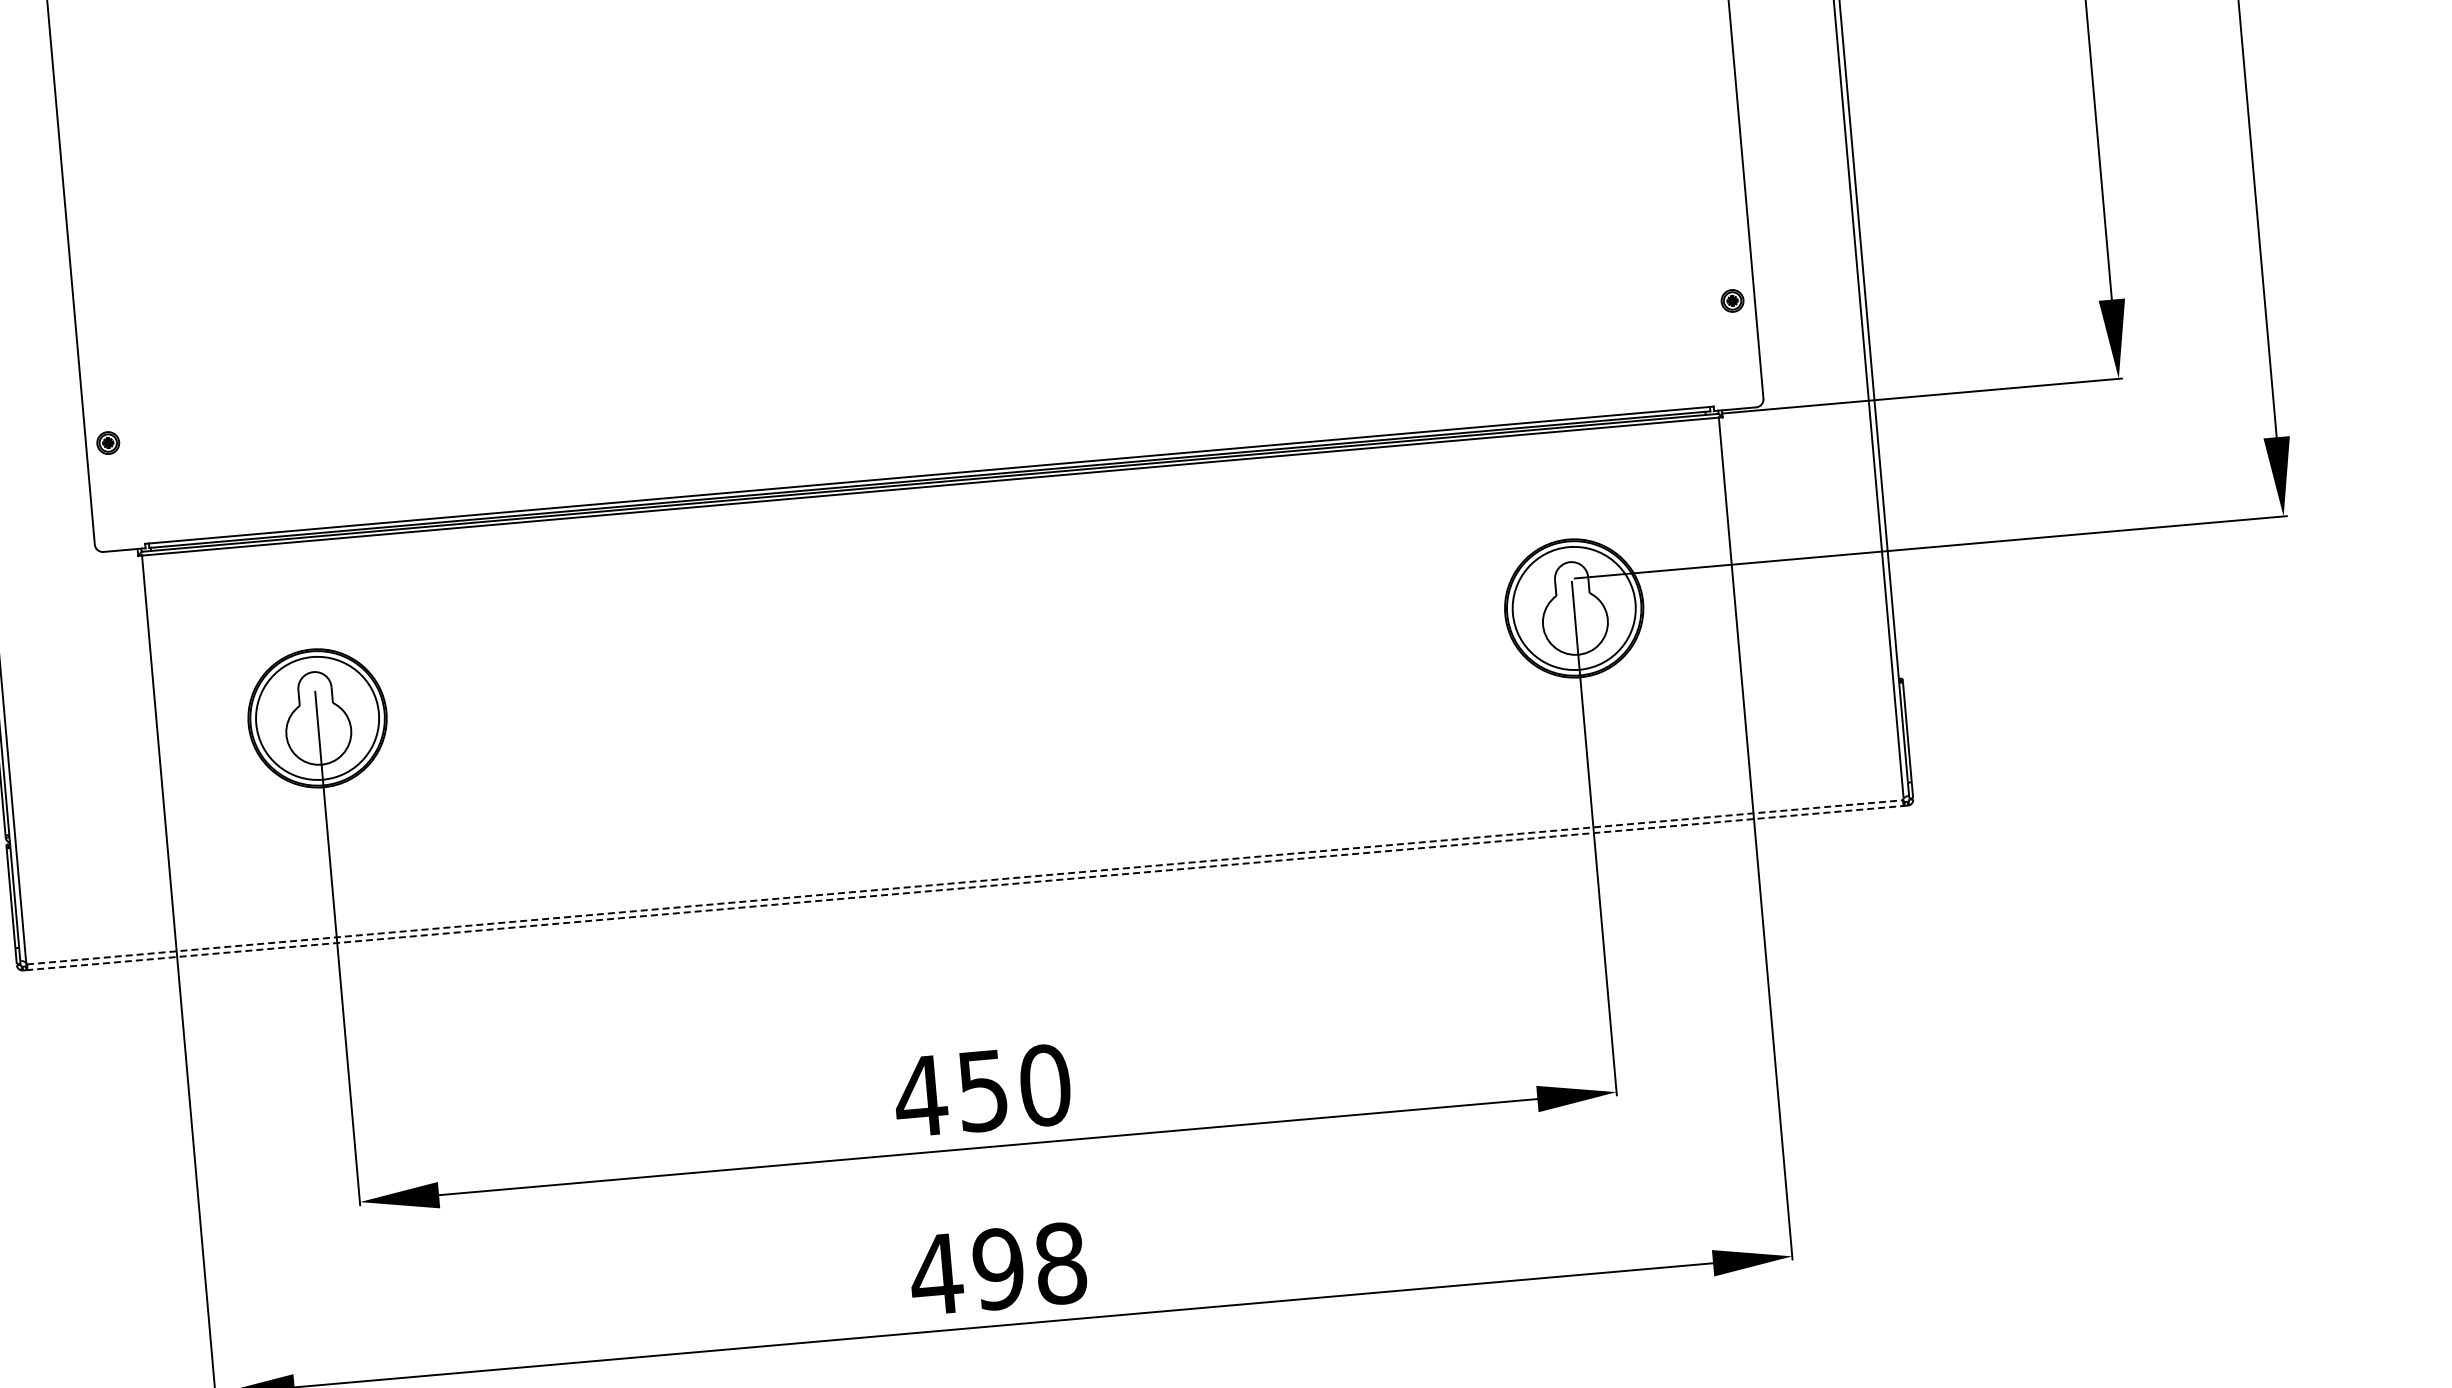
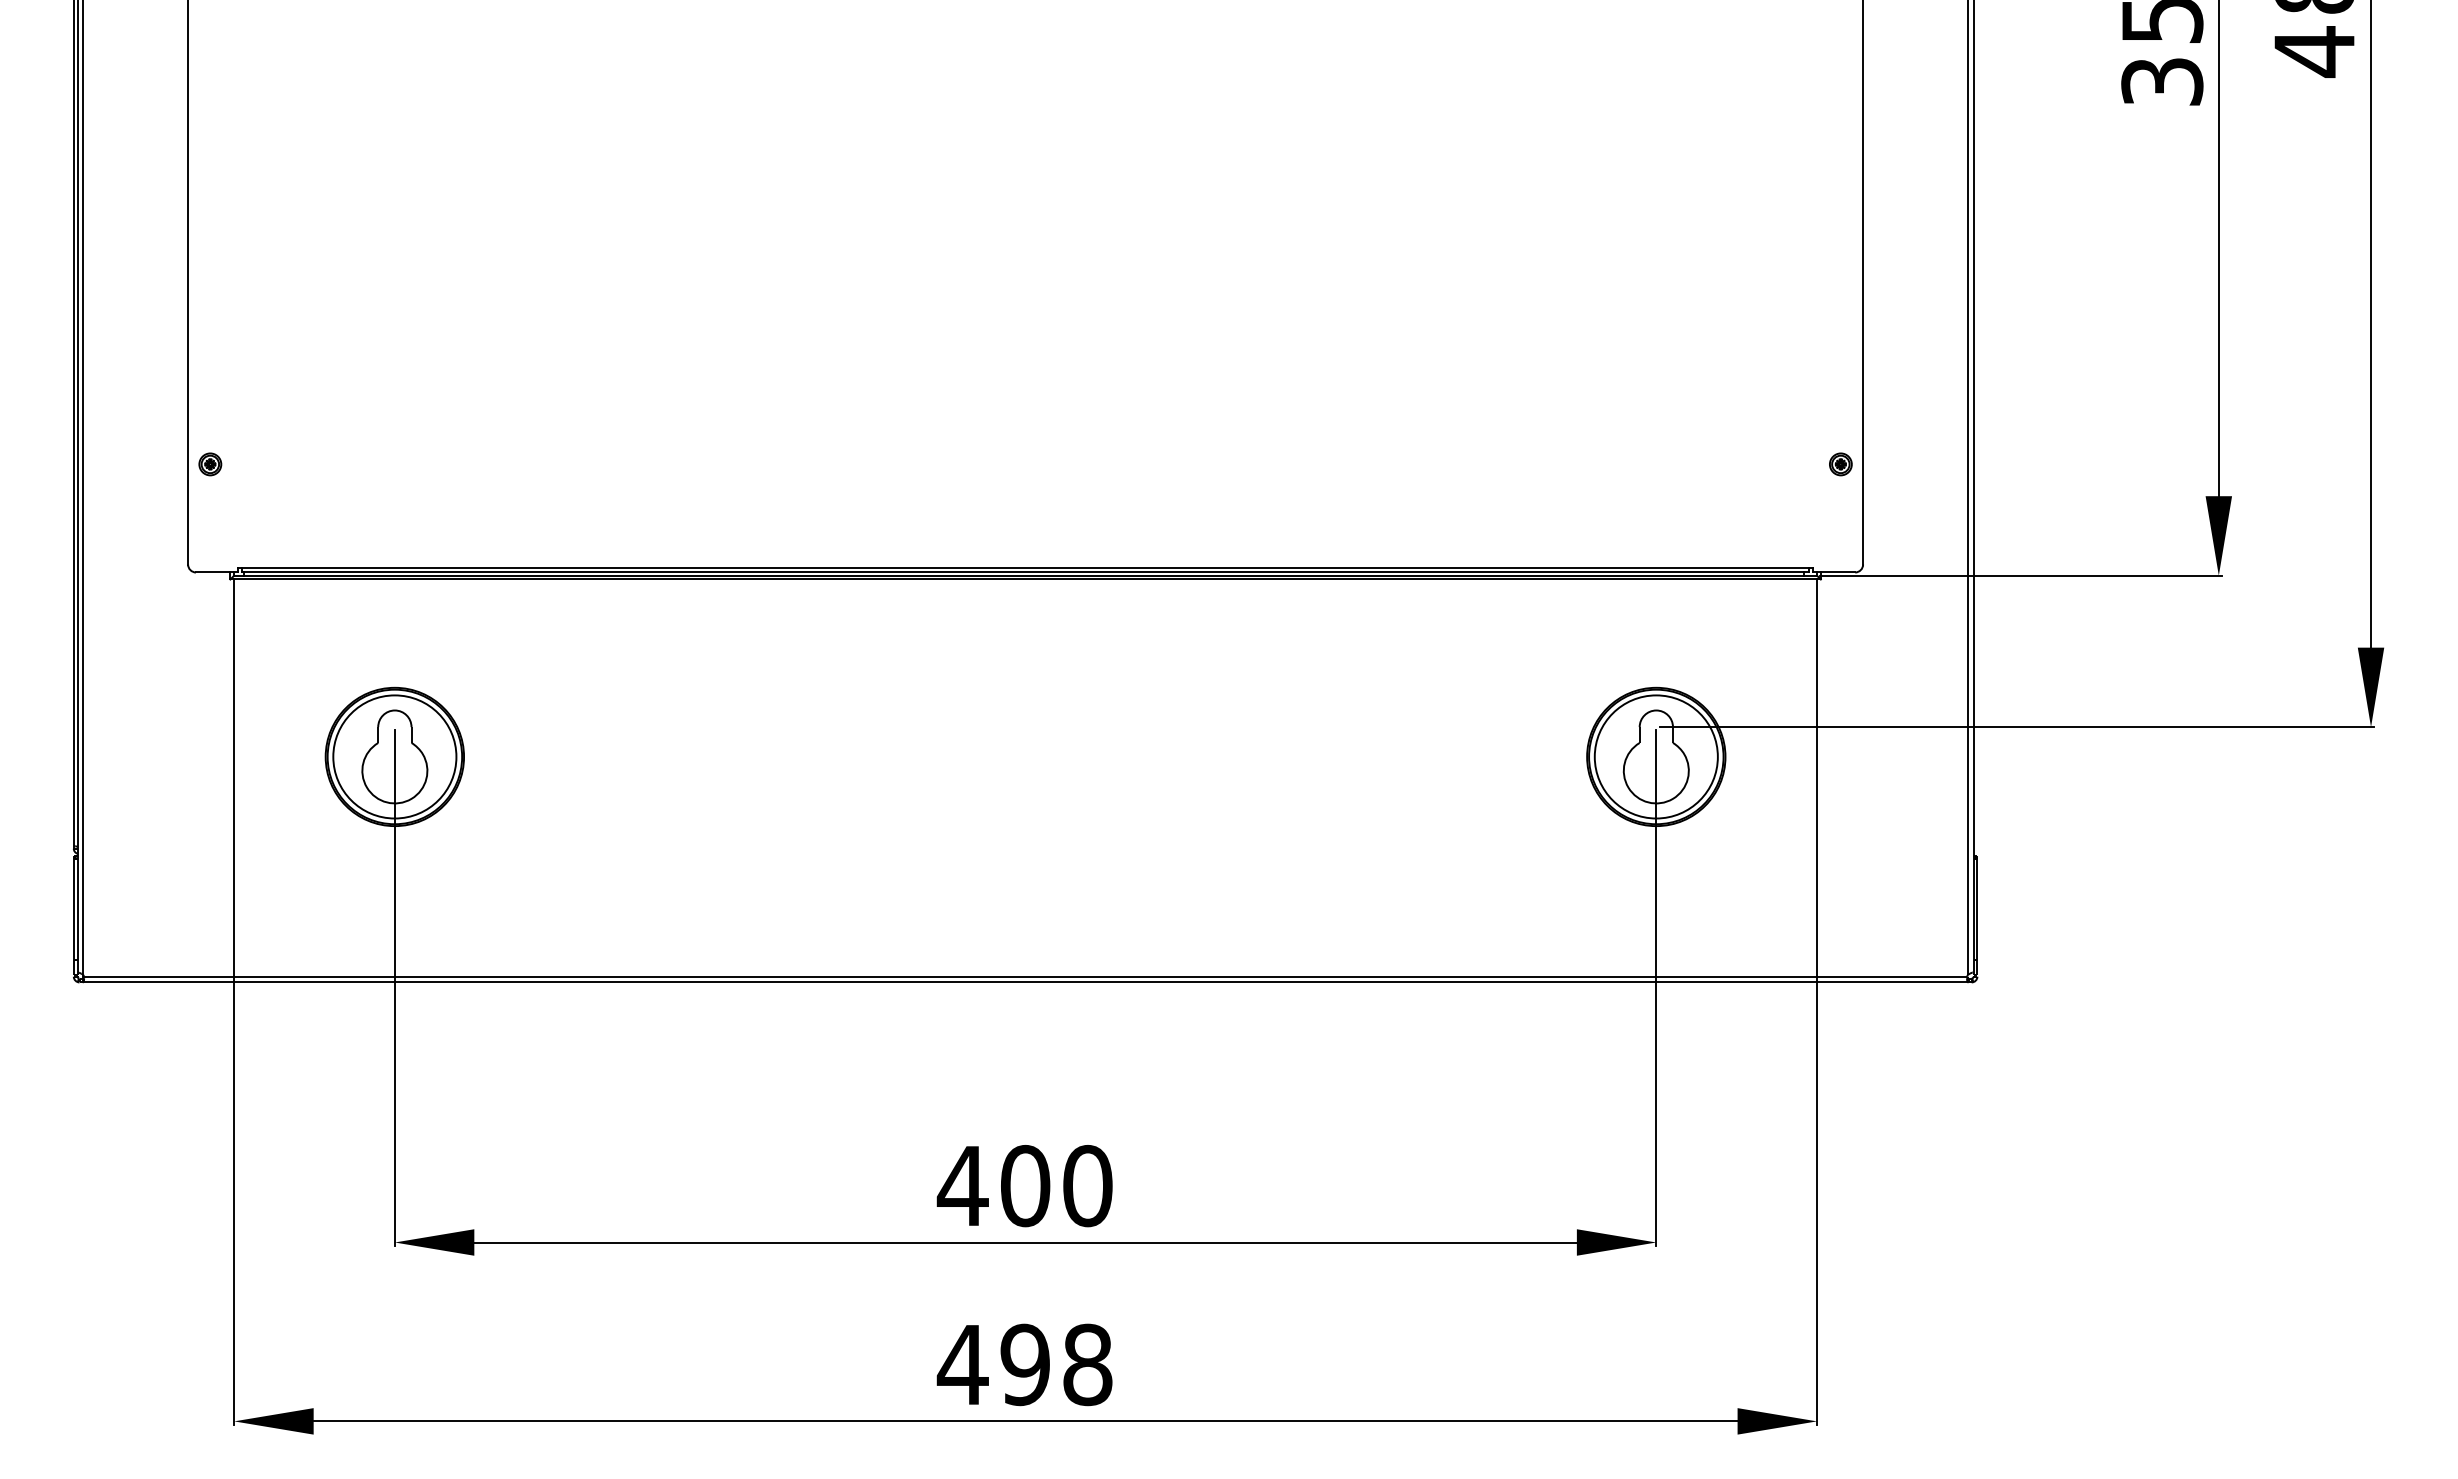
line: (964, 882) -> (1025, 976), dashed -> solid
line: (965, 888) -> (1025, 982), dashed -> solid
text: (983, 1090) -> (1025, 1185), 450 -> 400

